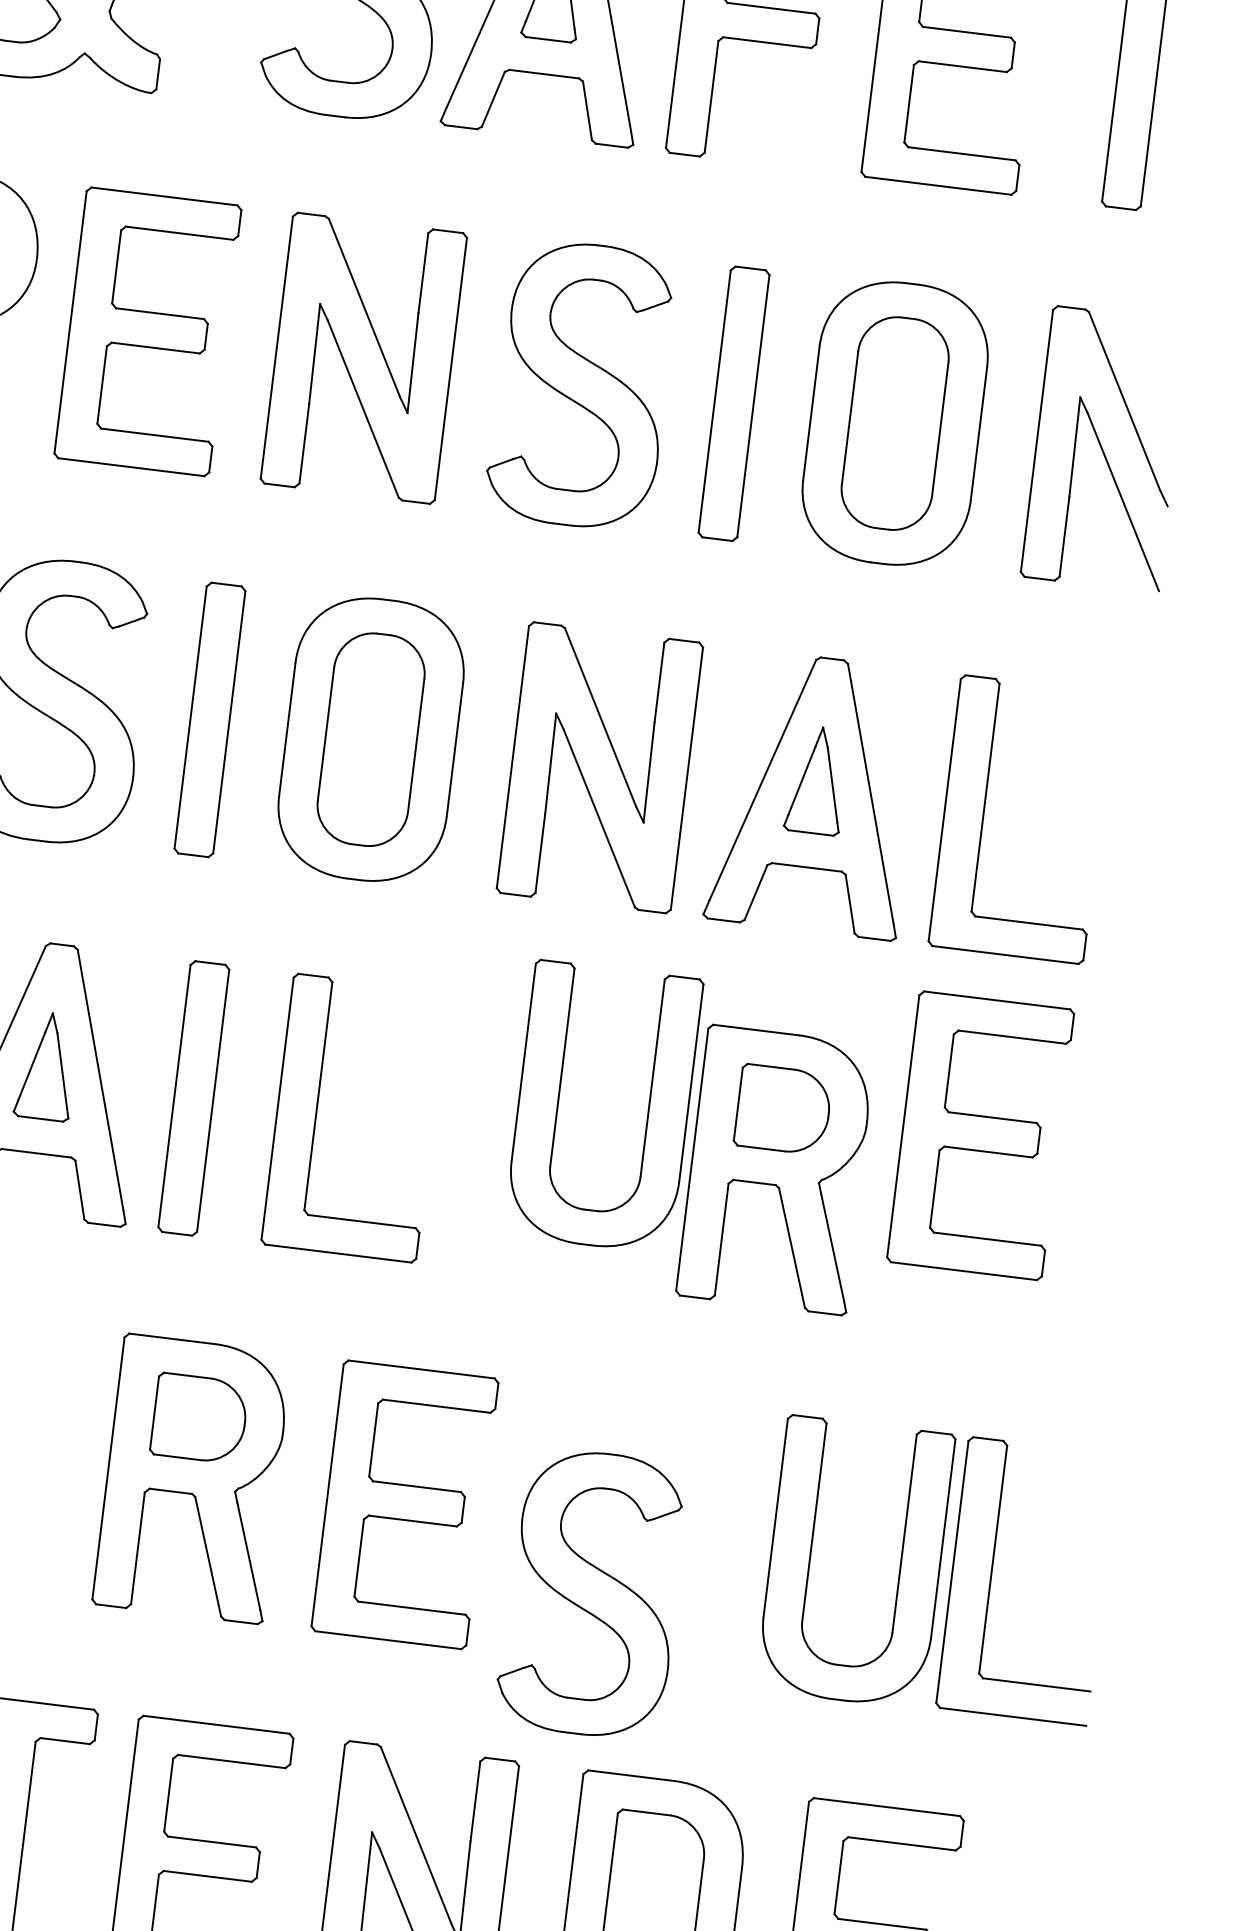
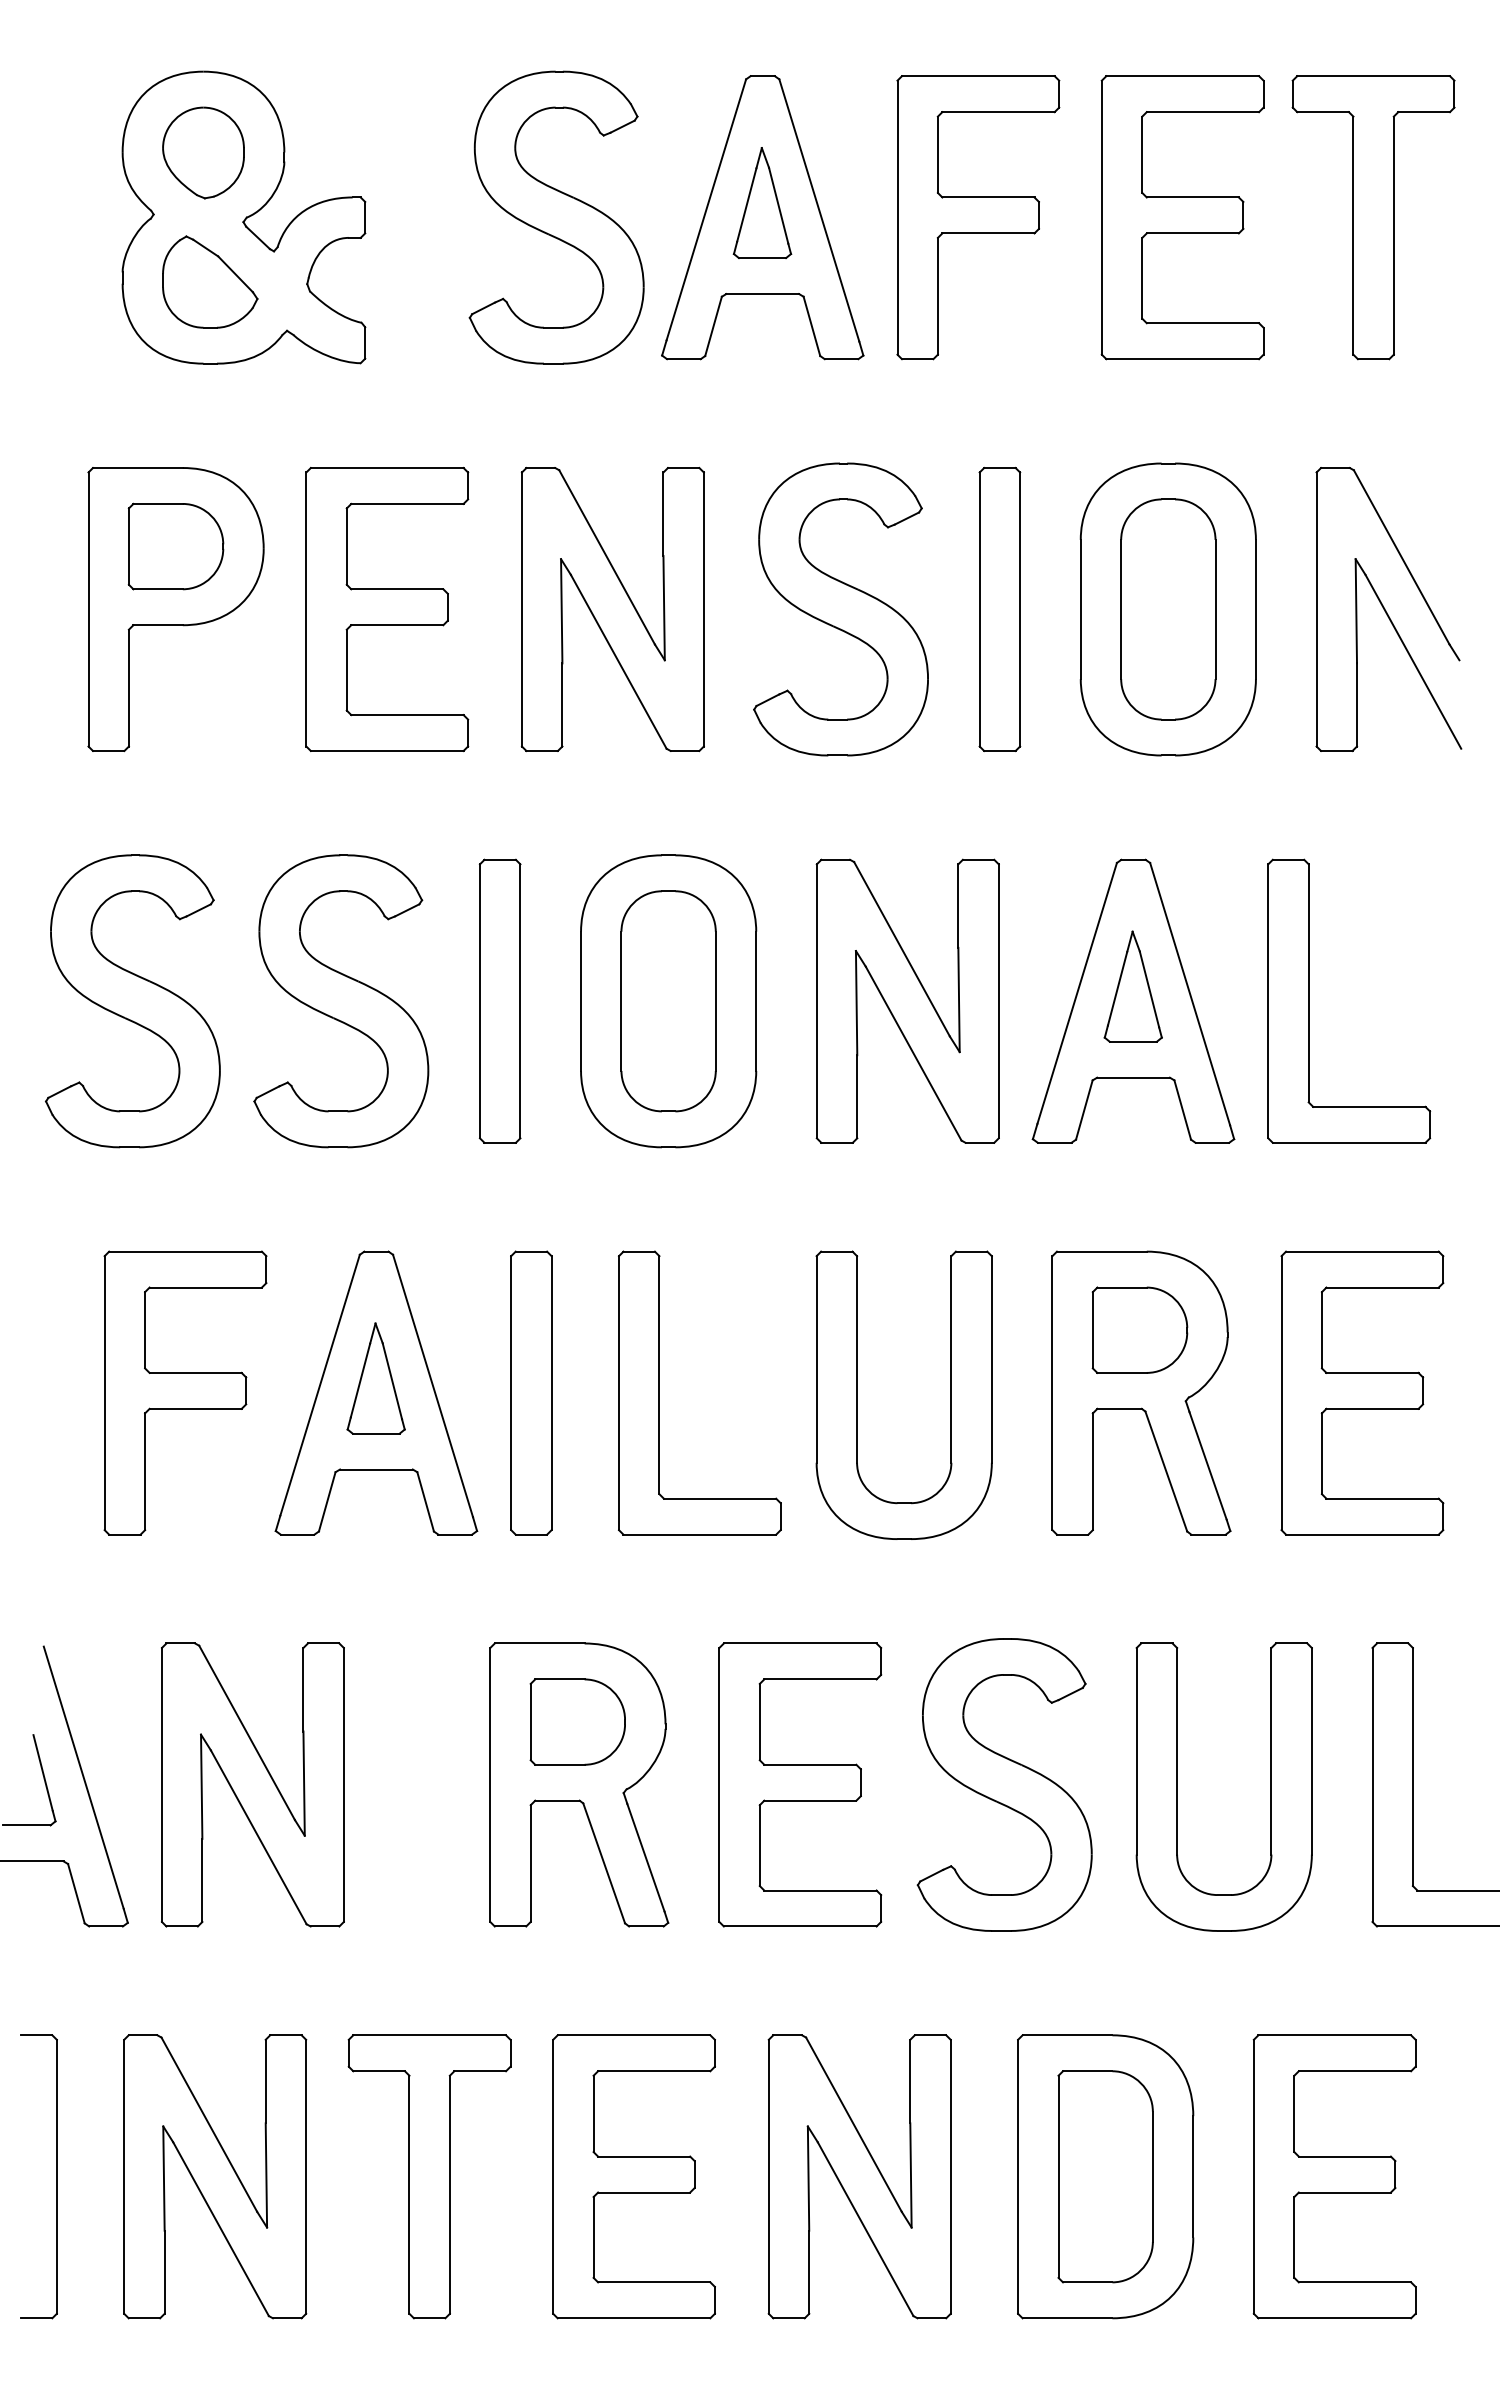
part: (558, 1100) -> (857, 1394), moved
part: (980, 1135) -> (1362, 1392), moved
part: (810, 1556) -> (1177, 1786), moved
part: (592, 1593) -> (1004, 1784), moved

